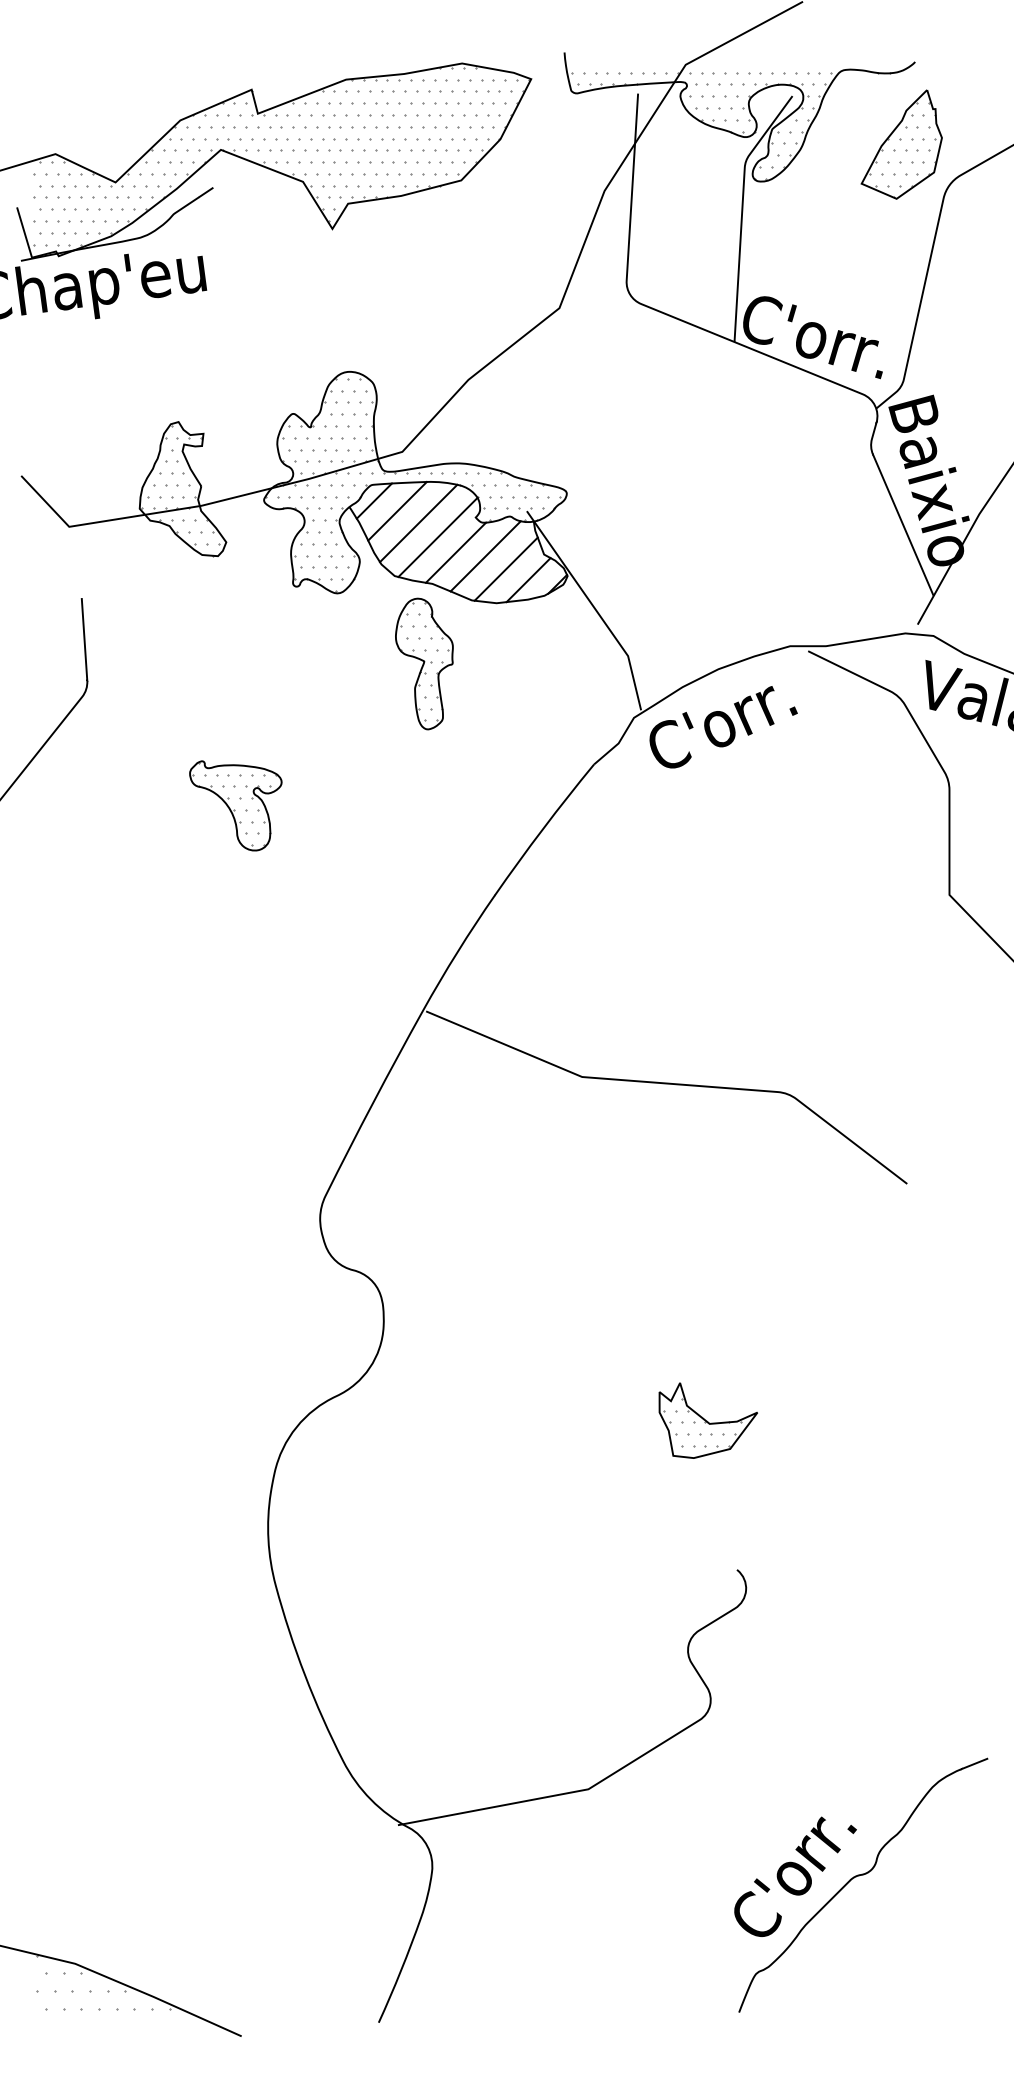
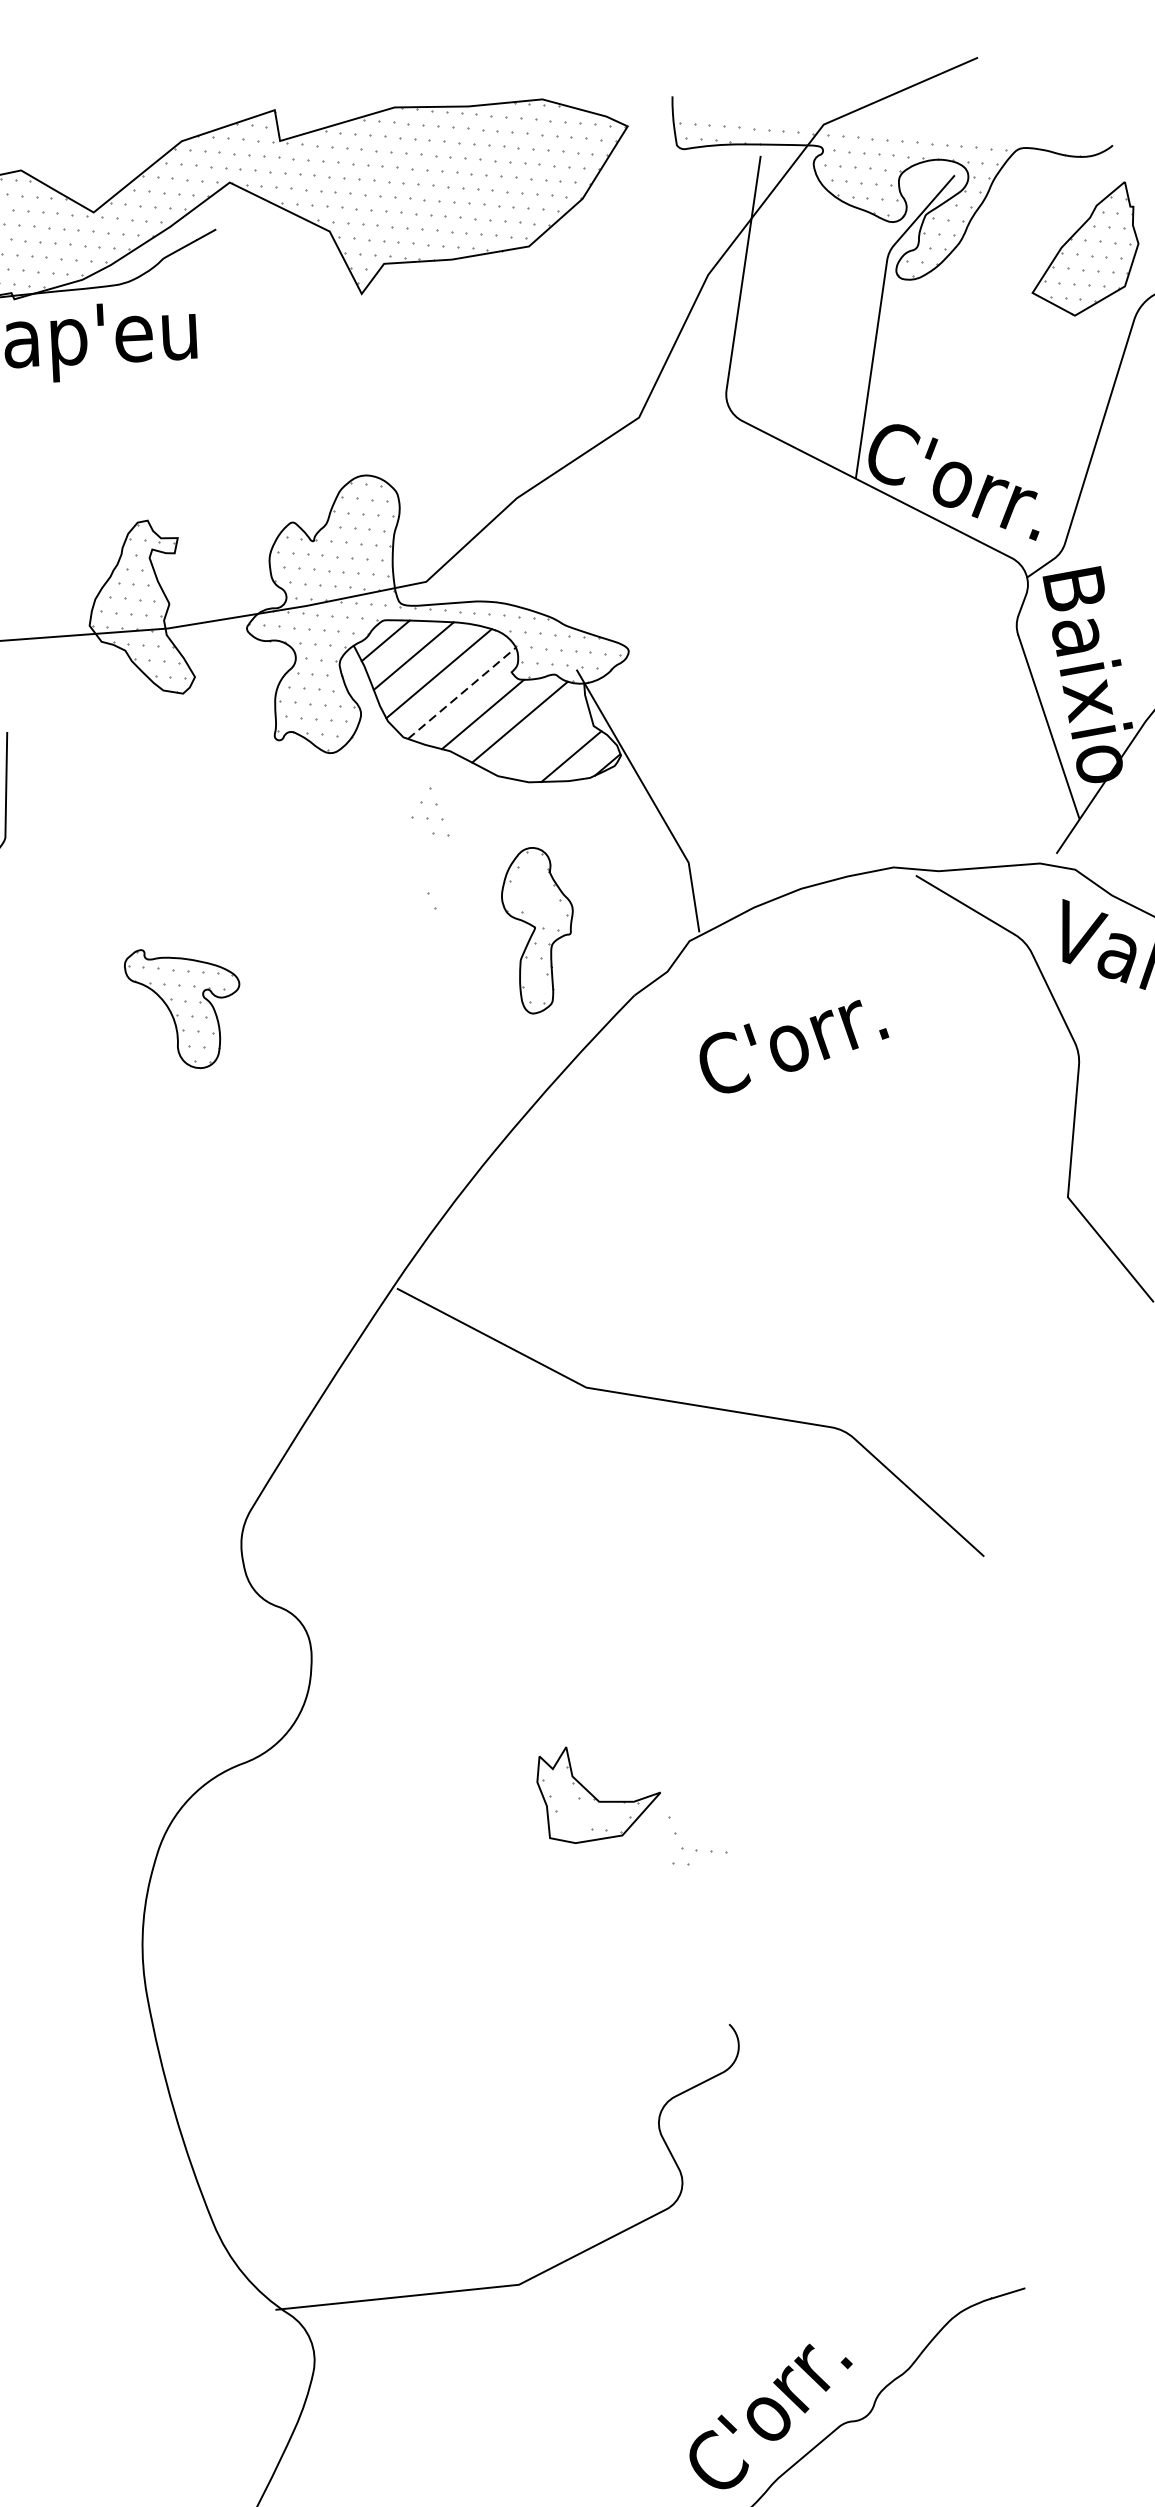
line: (438, 537) -> (462, 693), solid -> dashed
line: (505, 568) -> (543, 739), removed
part: (424, 663) -> (535, 930), moved
text: (723, 727) -> (794, 1047), moved
part: (707, 1420) -> (596, 1797), moved

